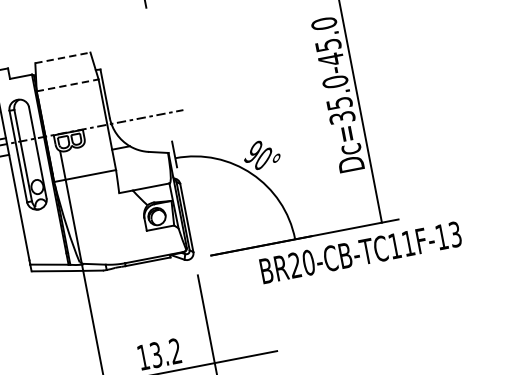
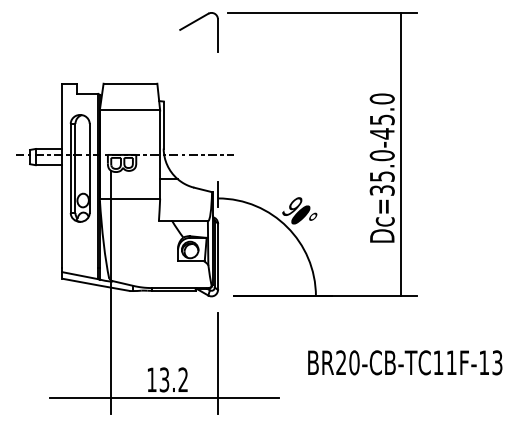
line: (62, 57) -> (130, 83), dashed -> solid
line: (68, 85) -> (130, 110), dashed -> solid
text: (361, 252) -> (405, 362), moved

